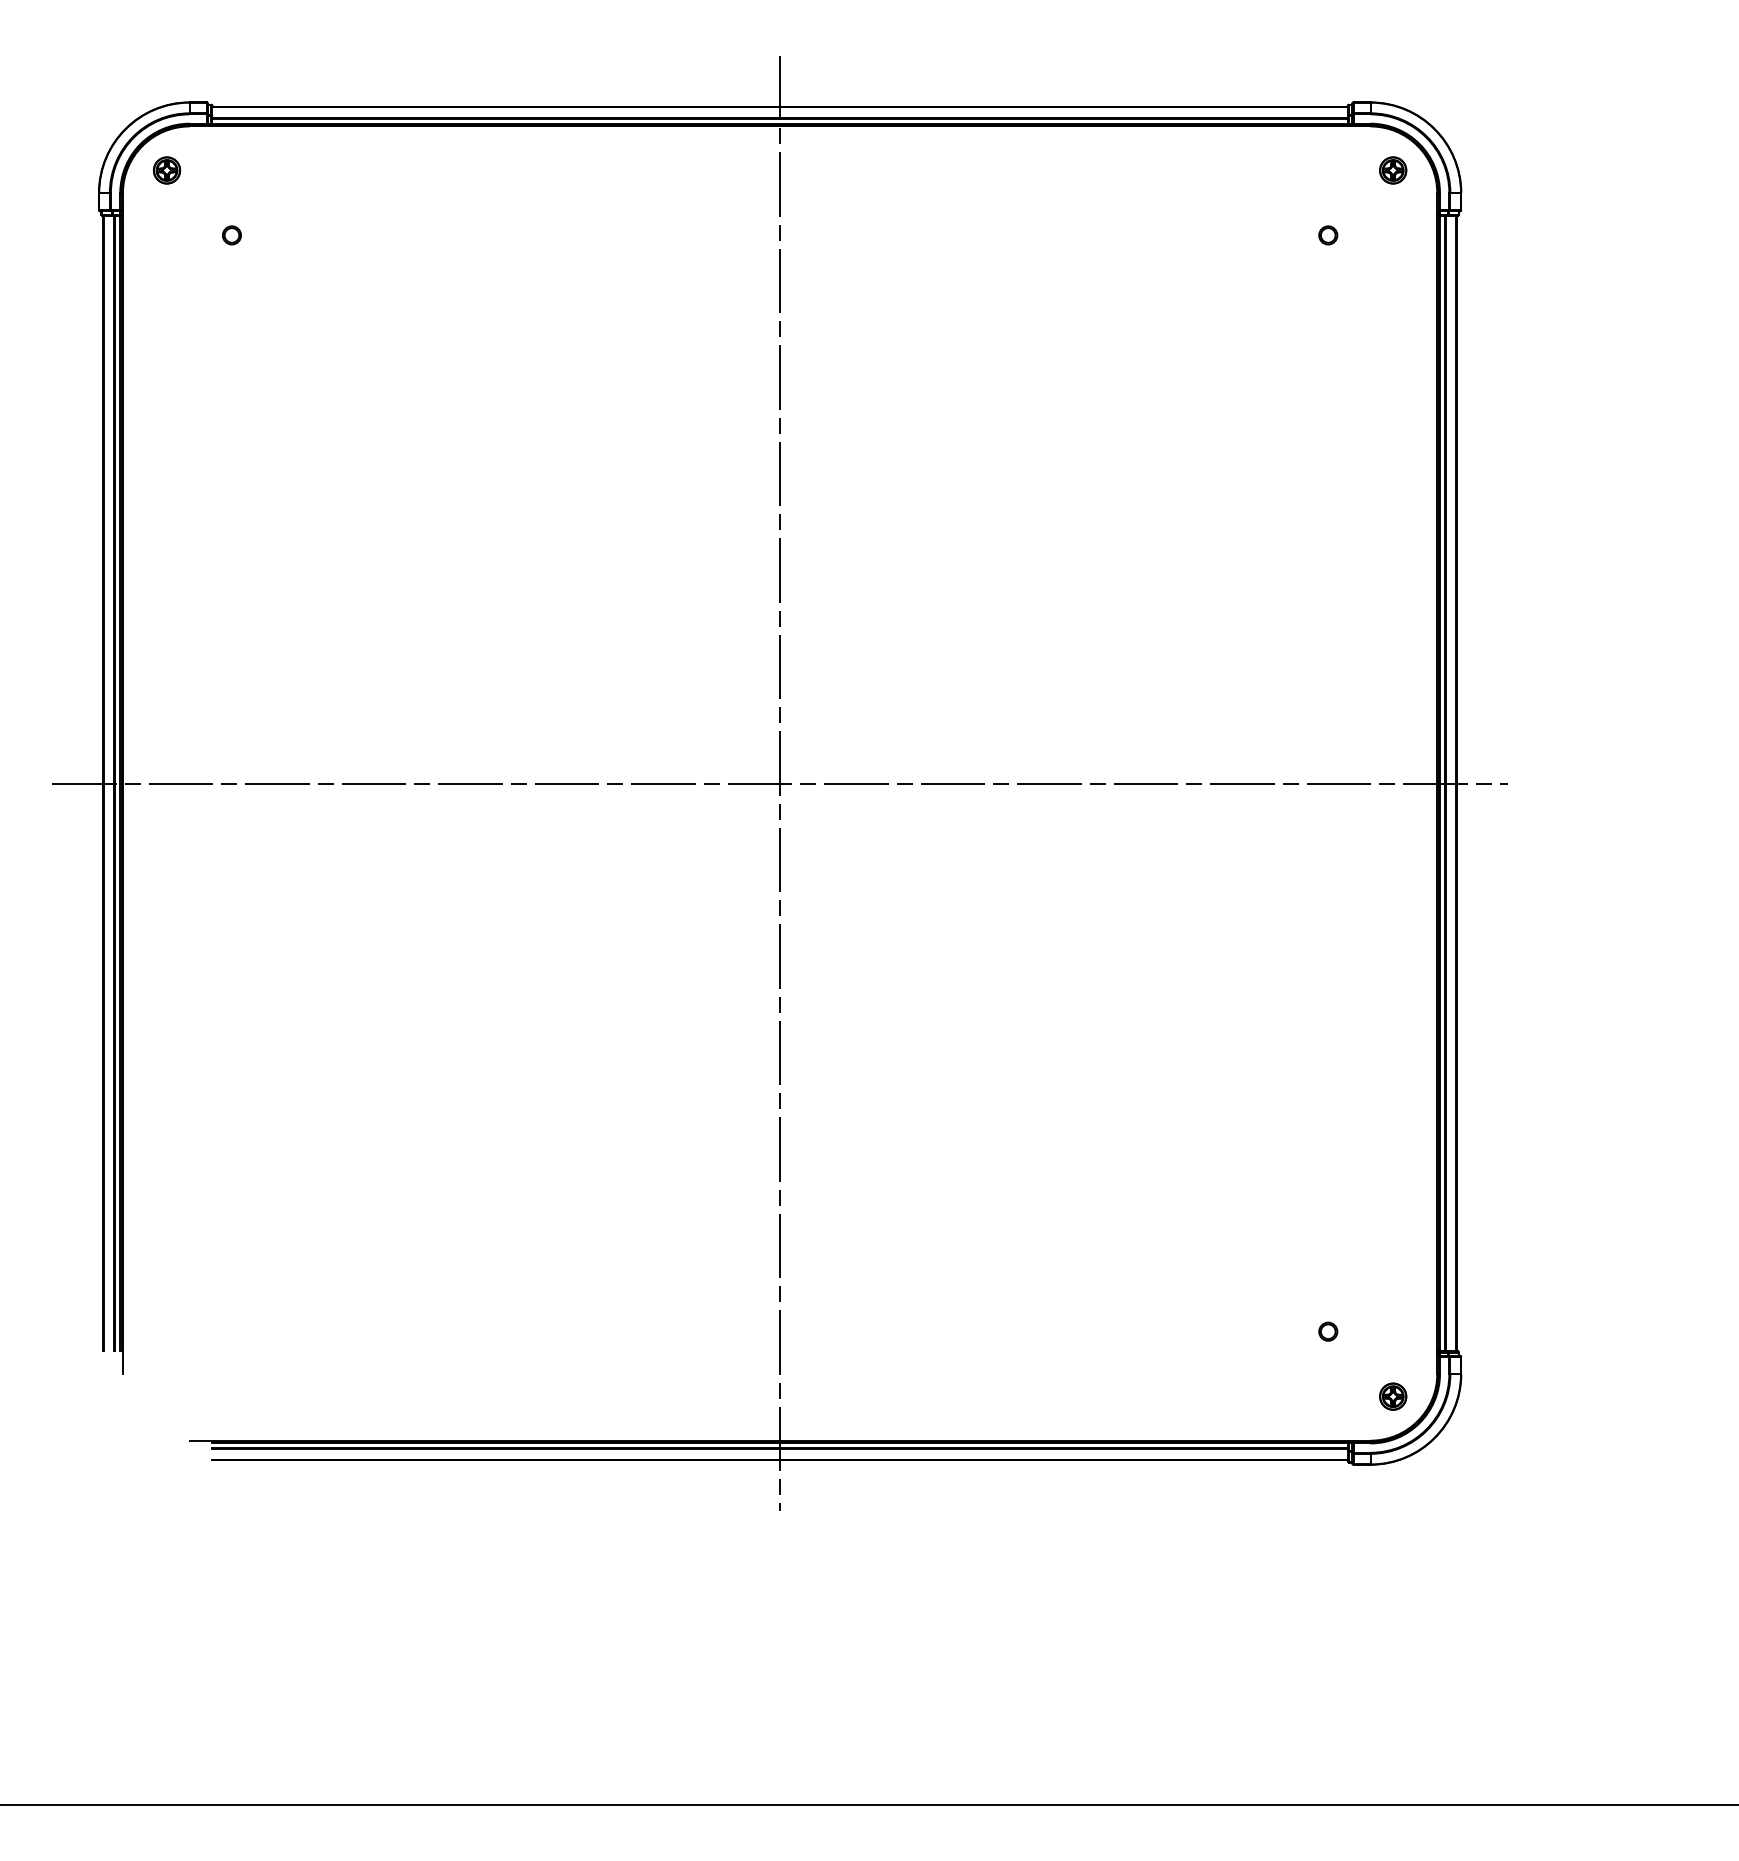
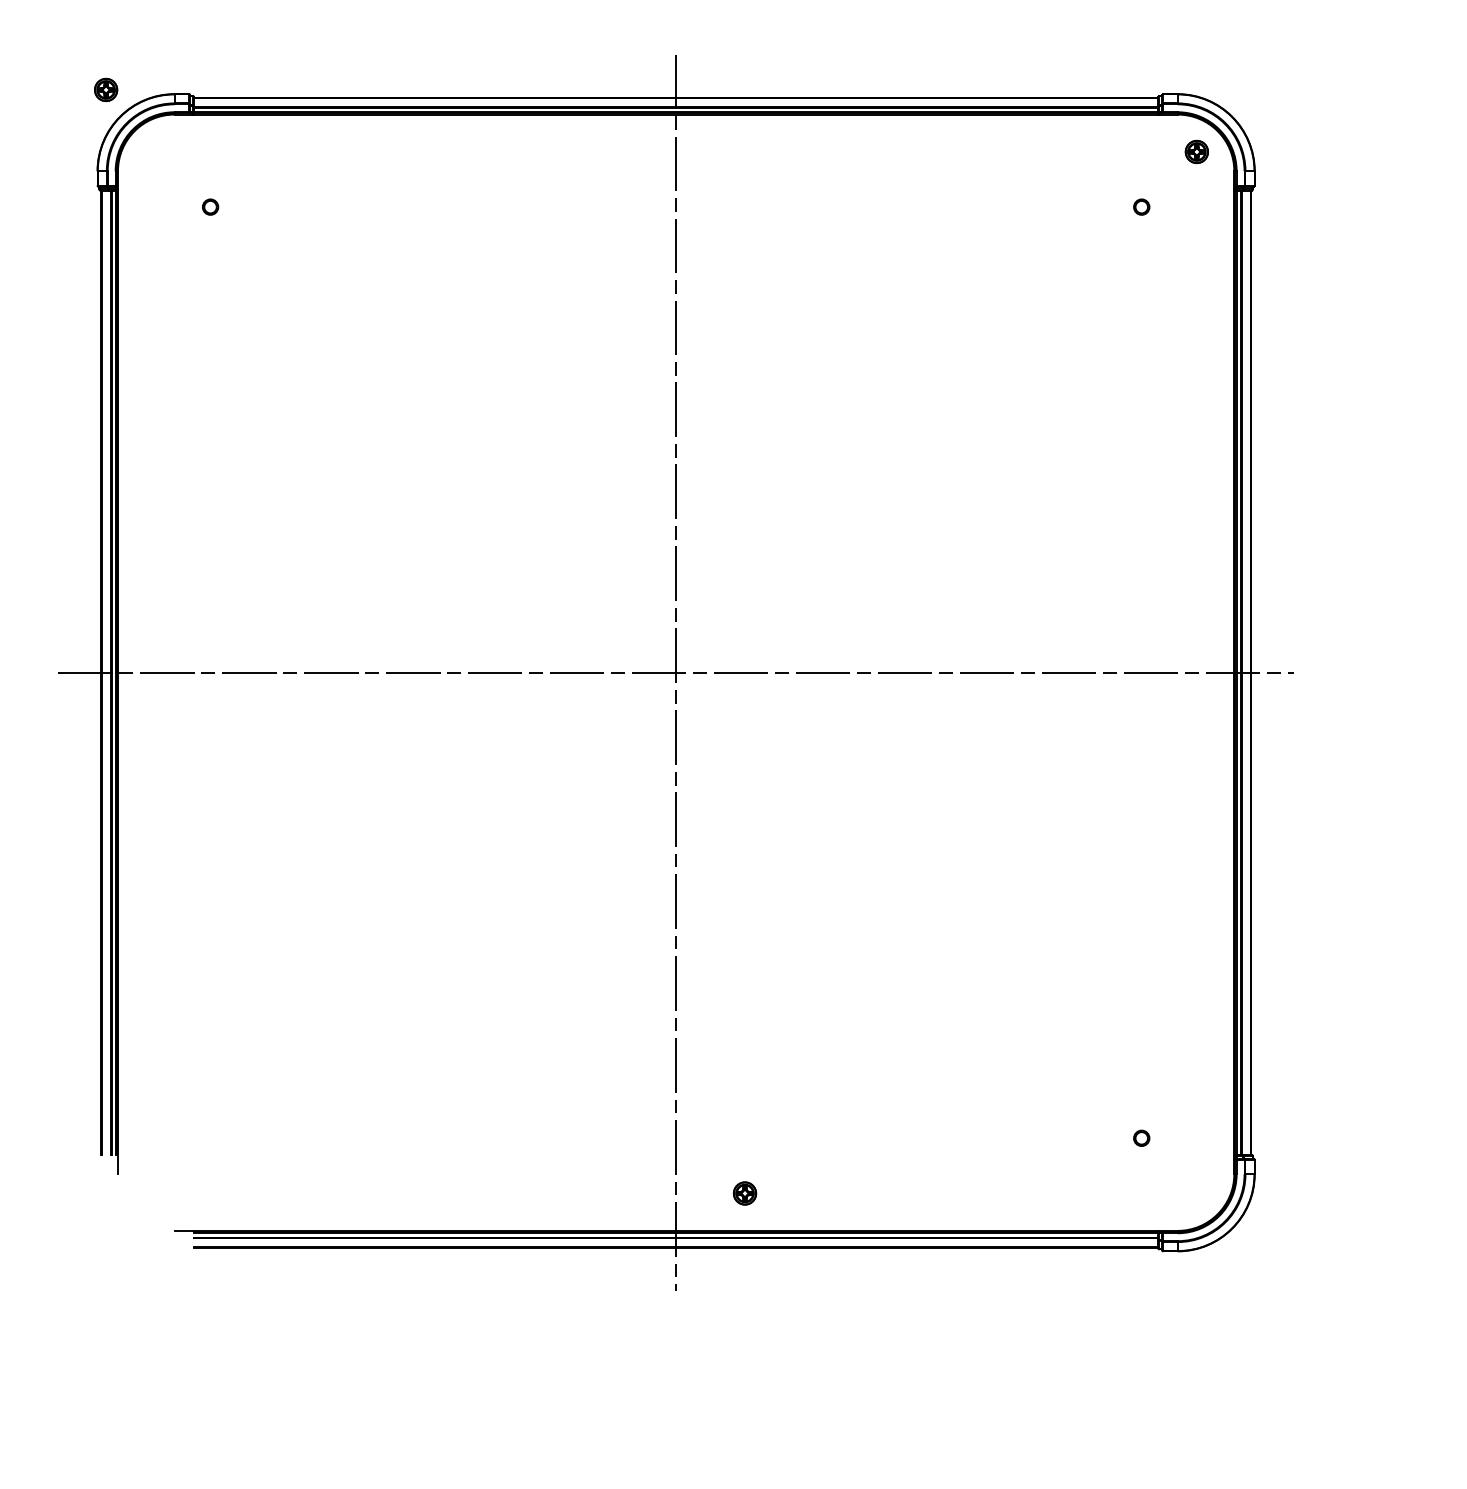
part: (167, 170) -> (106, 89), moved
part: (1393, 1396) -> (745, 1193), moved

